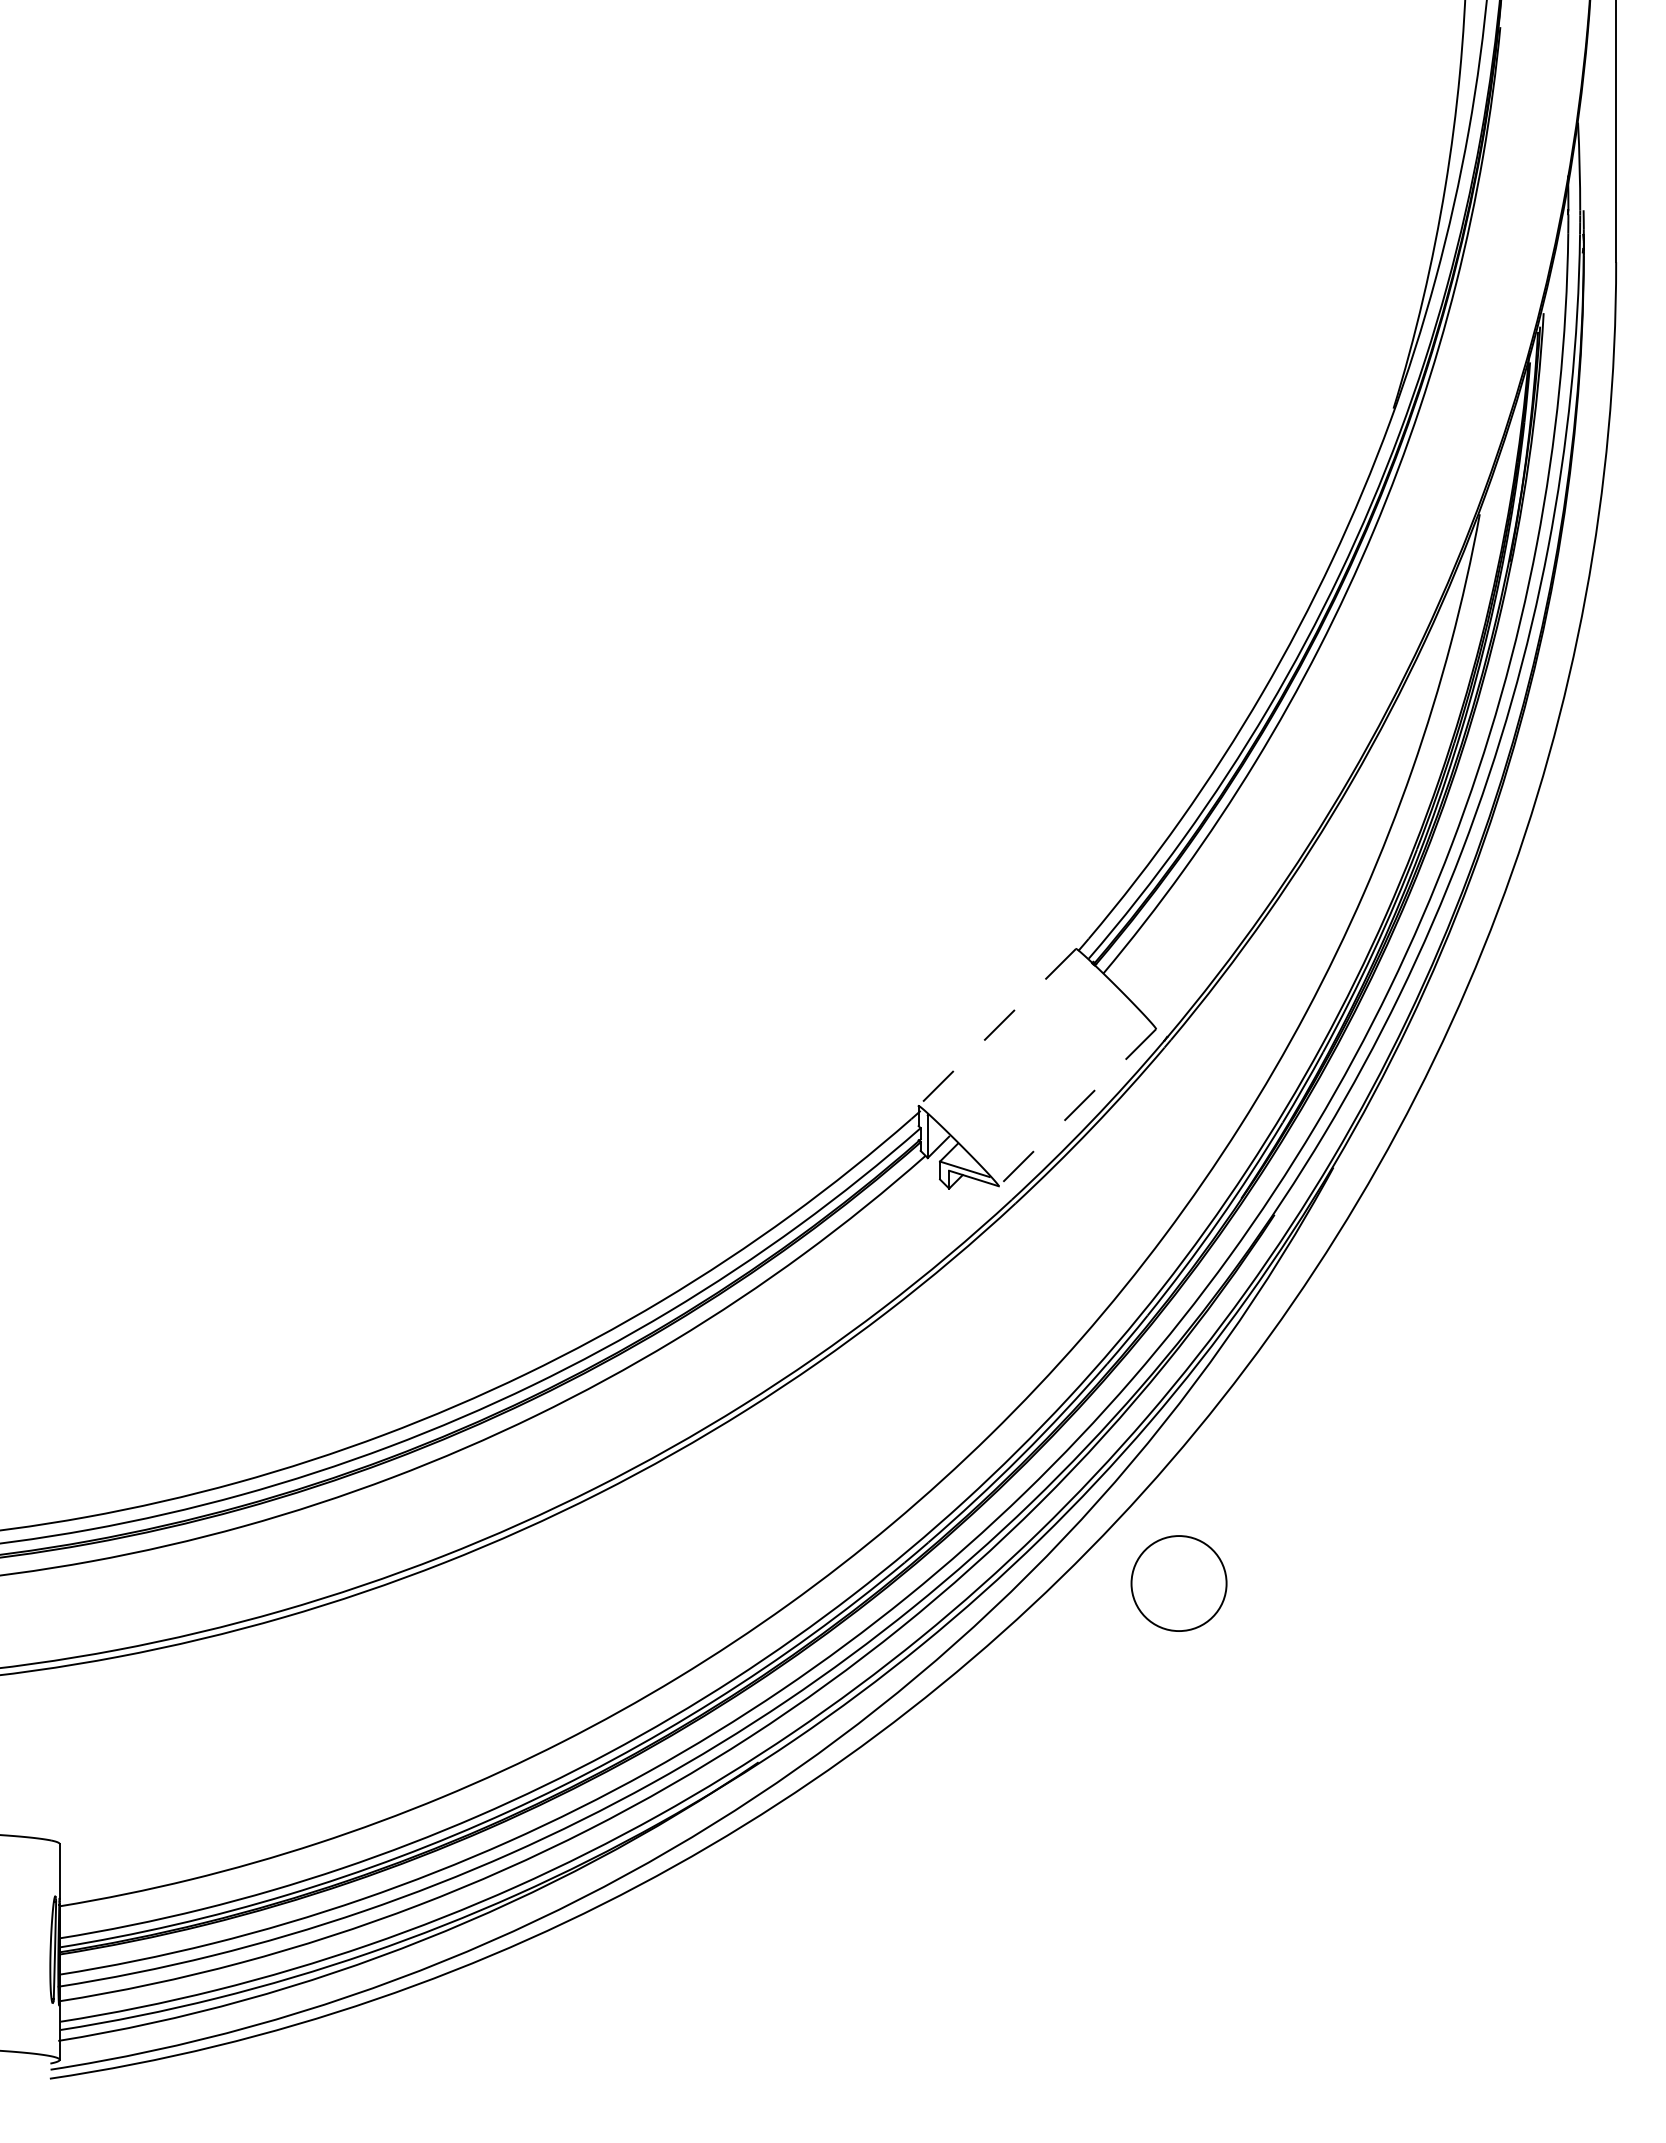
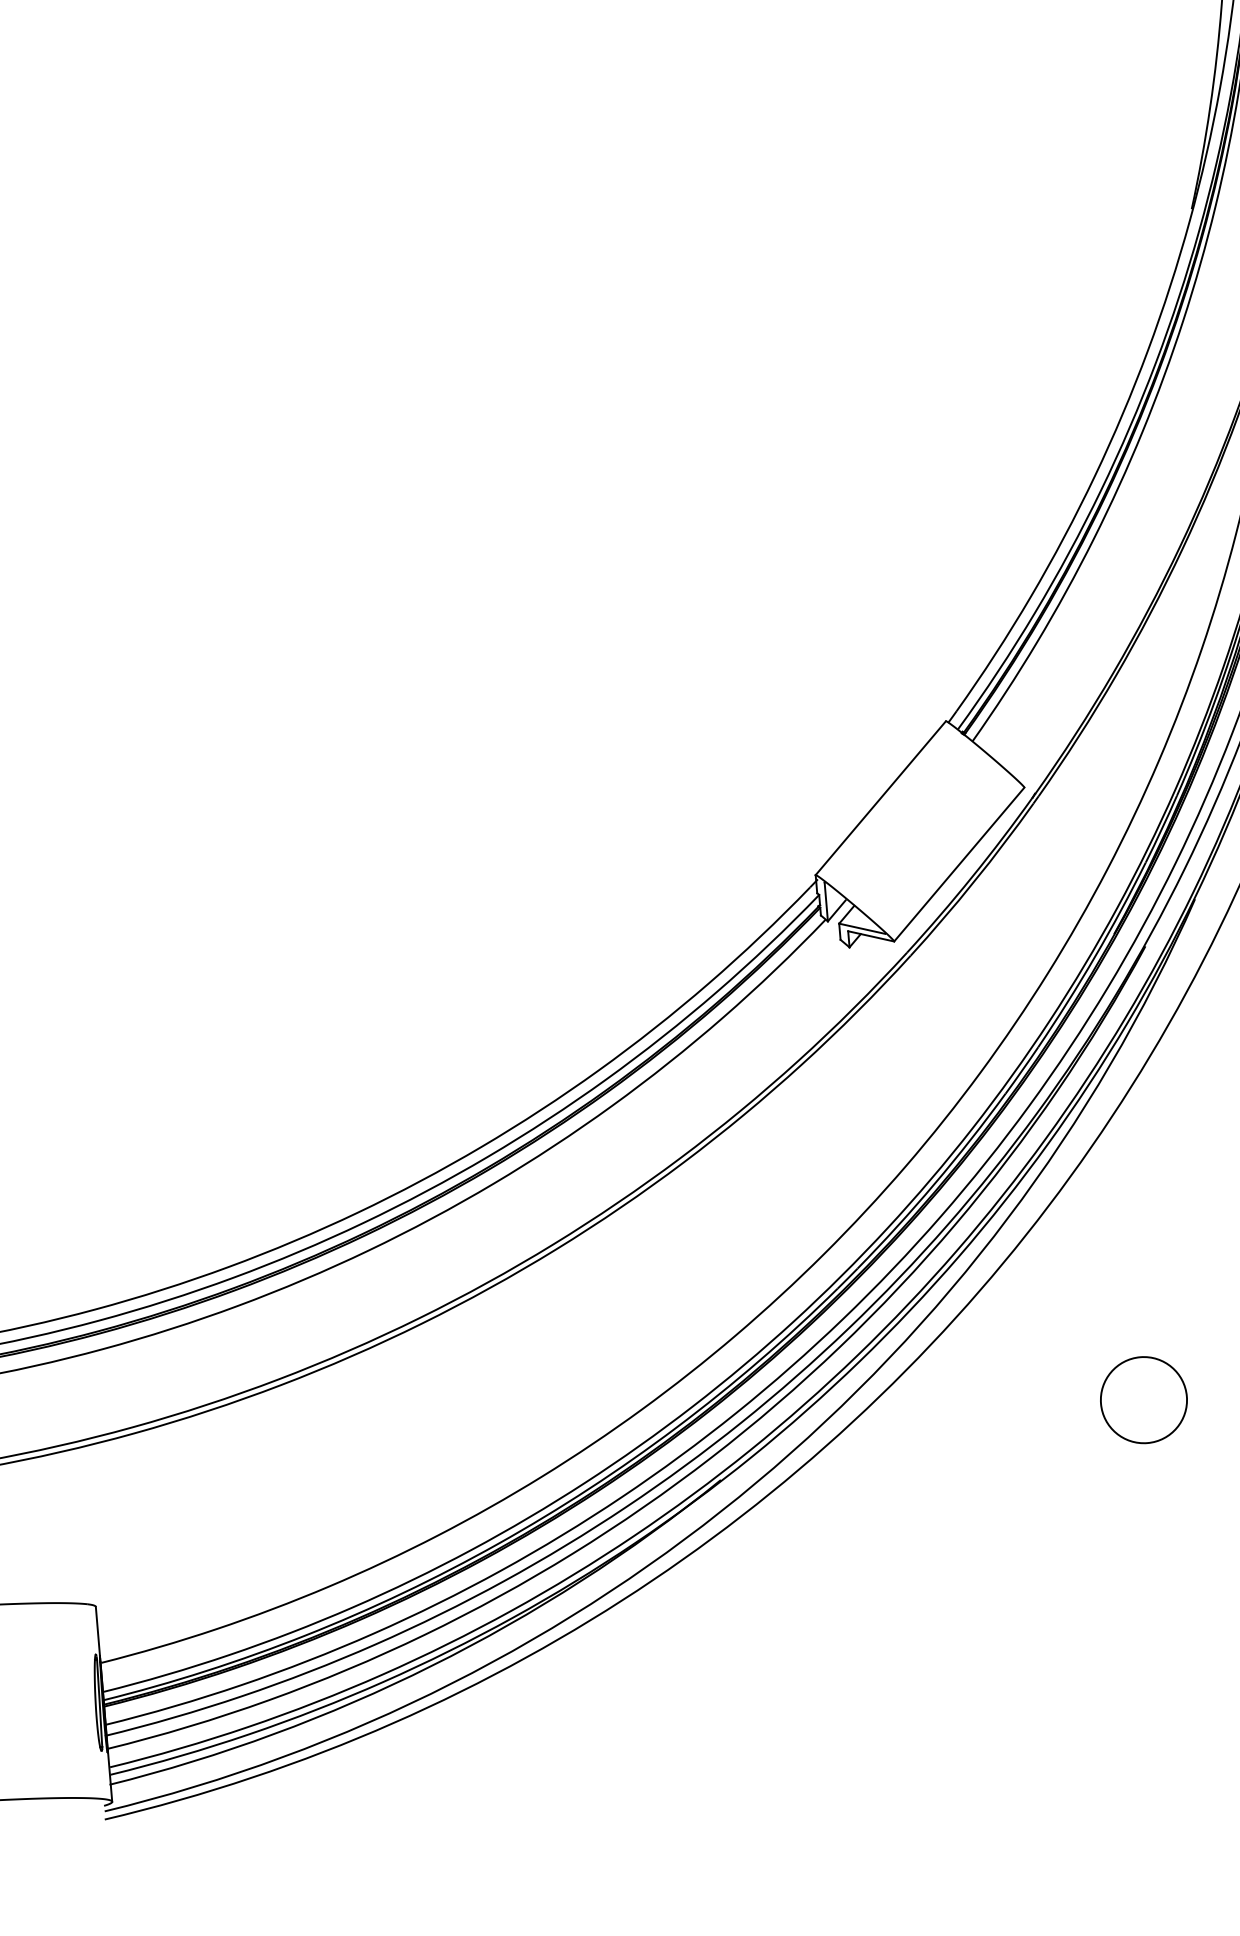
line: (996, 1027) -> (880, 798), dashed -> solid
line: (1077, 1108) -> (959, 865), dashed -> solid
circle: (1178, 1583) -> (1143, 1400), moved

